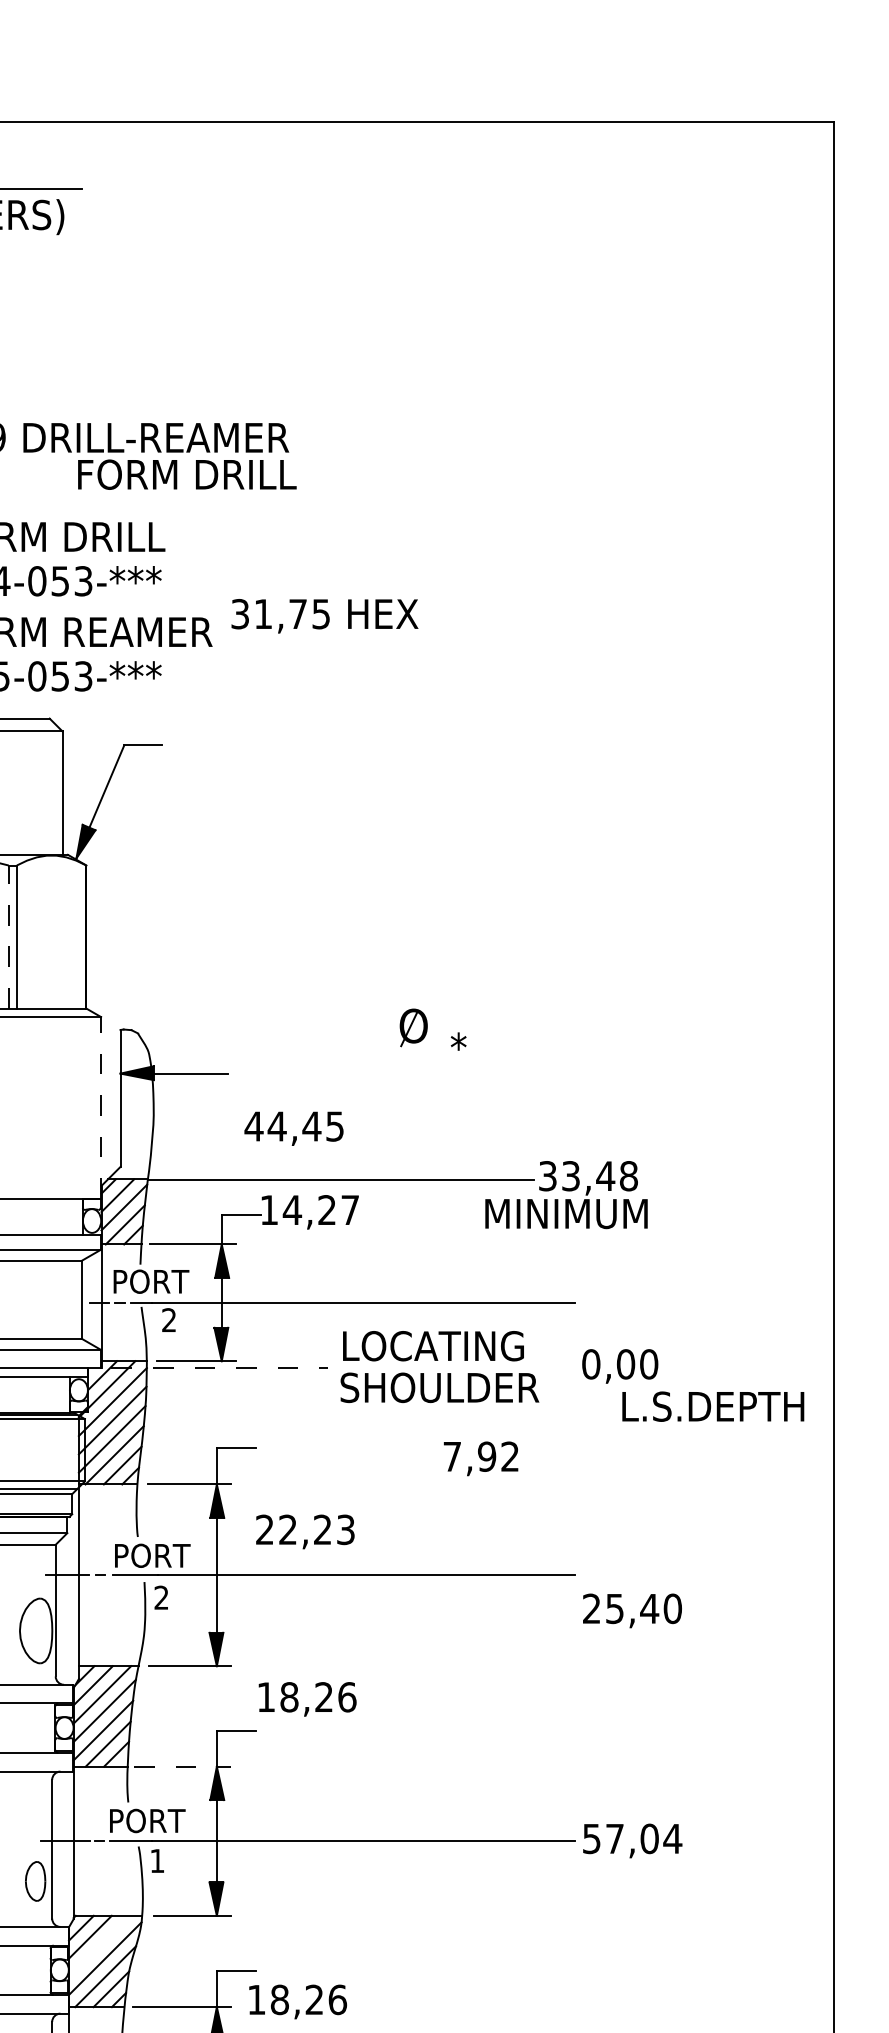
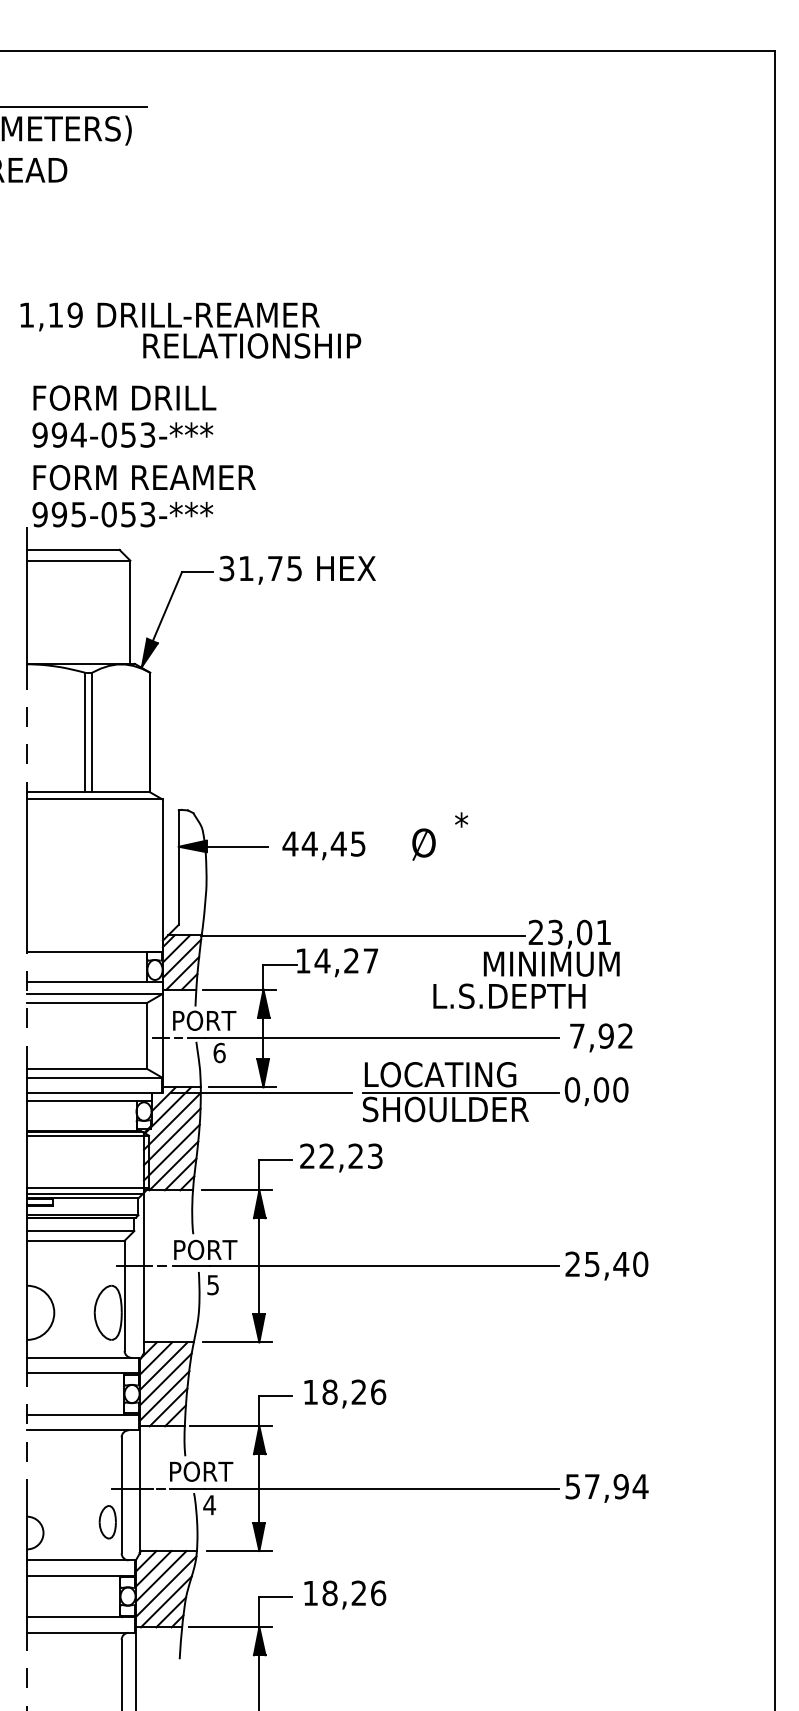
text: (209, 474) -> (253, 345), FORM DRILL -> RELATIONSHIP
text: (324, 615) -> (297, 569), moved
line: (8, 936) -> (85, 732), dashed -> solid
part: (413, 1027) -> (423, 844), moved
line: (101, 1107) -> (162, 875), dashed -> solid
text: (293, 1128) -> (323, 845), moved
text: (587, 1176) -> (569, 932), 33,48 -> 23,01
text: (169, 1319) -> (219, 1052), 2 -> 6
line: (219, 1367) -> (261, 1092), dashed -> solid
line: (457, 1367) -> (460, 1092), added
text: (713, 1405) -> (509, 995), moved
text: (481, 1458) -> (601, 1037), moved
text: (305, 1531) -> (341, 1157), moved
text: (160, 1598) -> (212, 1285), 2 -> 5
text: (631, 1610) -> (606, 1265), moved
text: (307, 1698) -> (345, 1393), moved
line: (182, 1766) -> (230, 1426), dashed -> solid
text: (648, 1838) -> (620, 1486), 57,04 -> 57,94
text: (157, 1860) -> (209, 1504), 1 -> 4
line: (98, 1946) -> (160, 1576), added
text: (298, 2001) -> (345, 1594), moved

